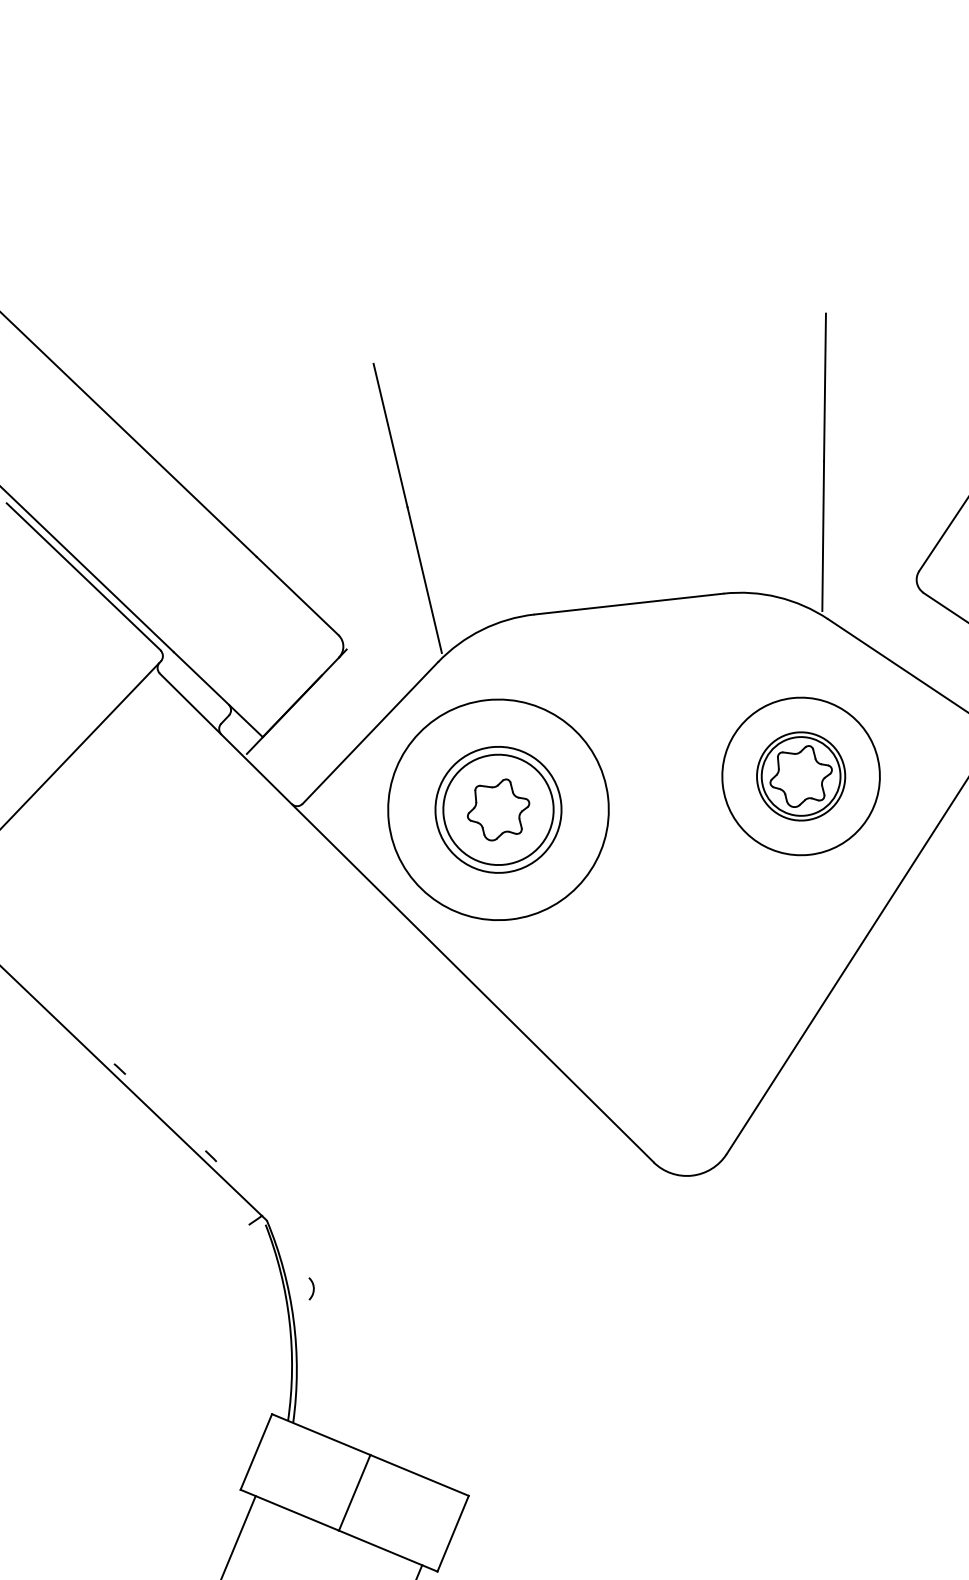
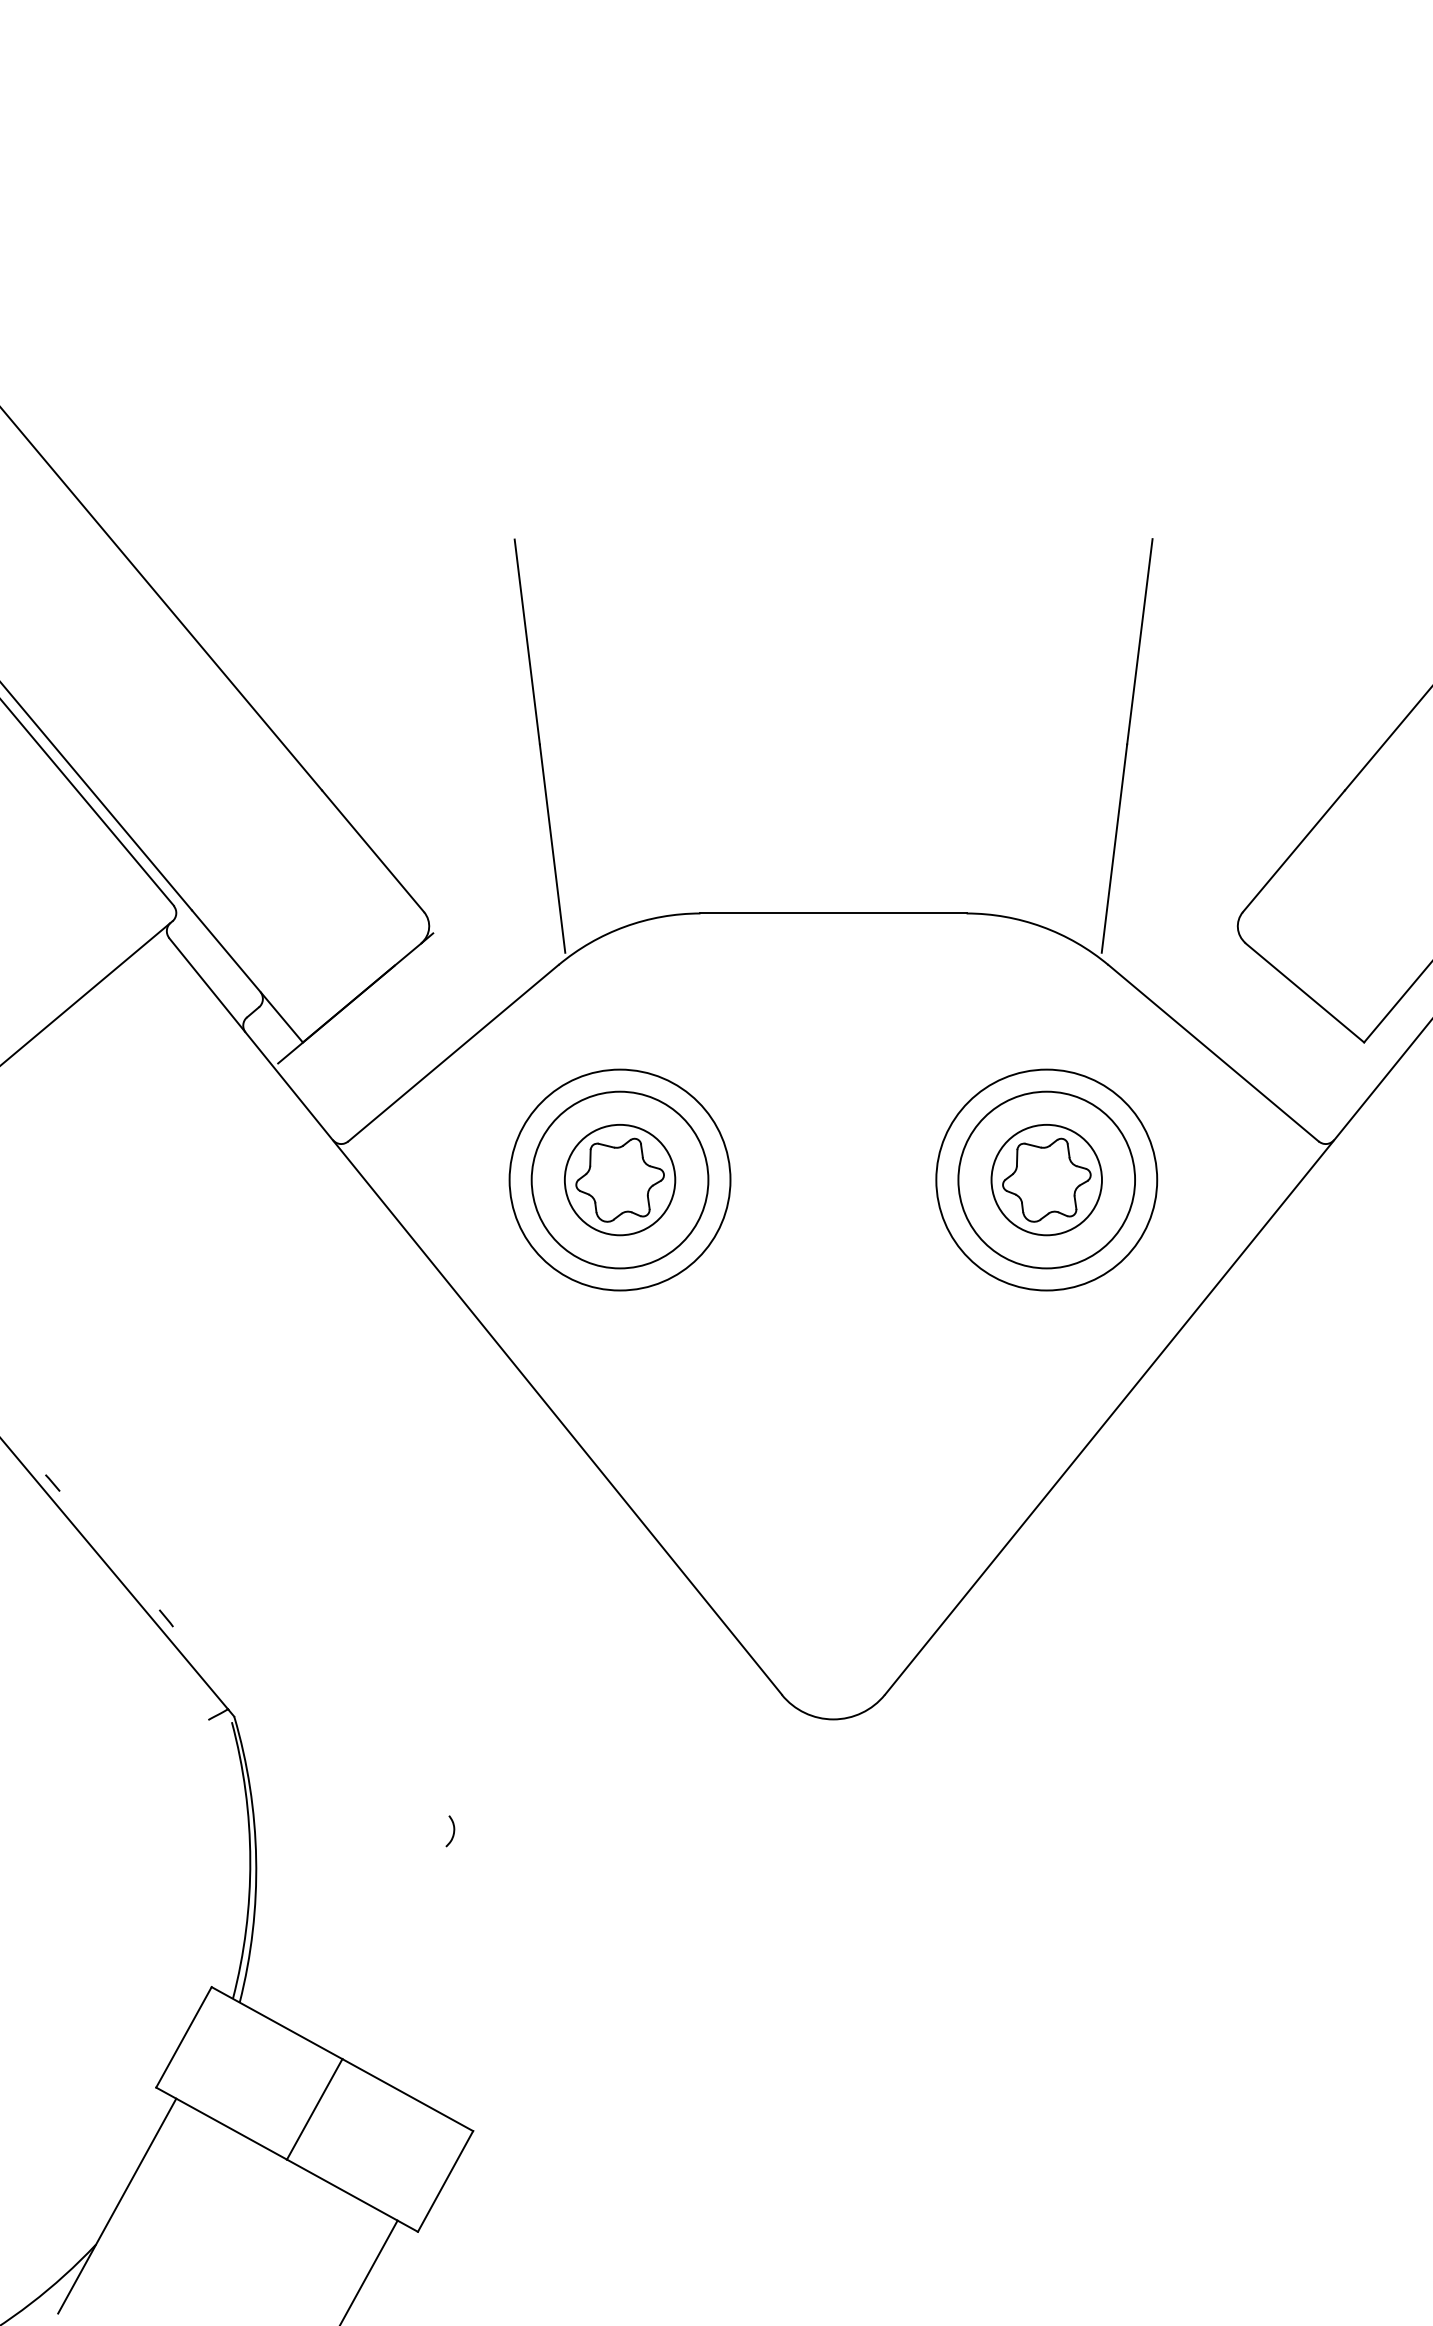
circle: (800, 776) -> (1046, 1179), size x1.43
circle: (498, 809) -> (619, 1179), size x0.71
circle: (498, 809) -> (619, 1179), size x0.71
curve: (313, 1288) -> (453, 1831), moved

